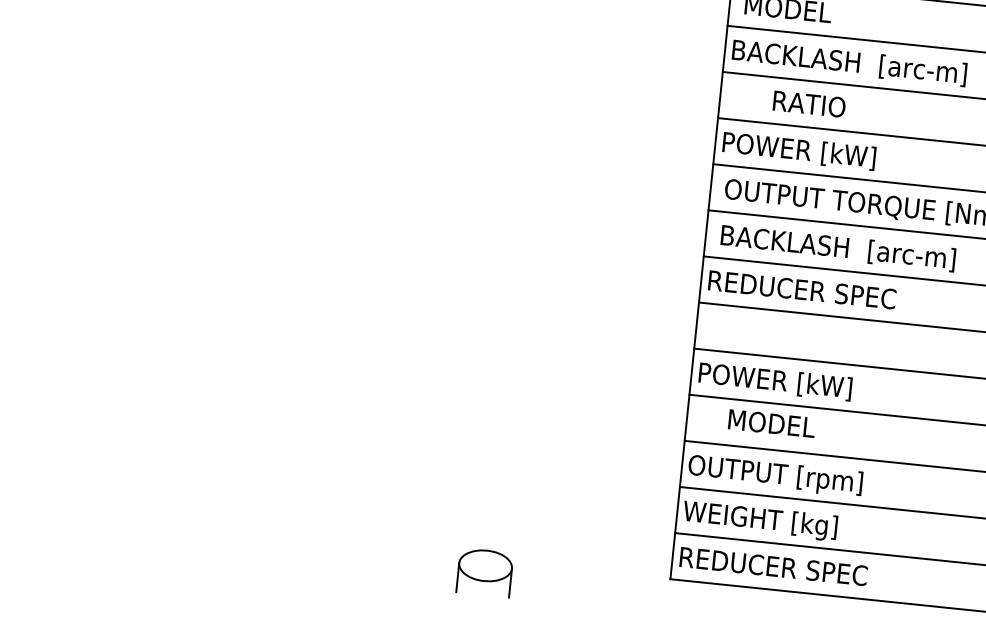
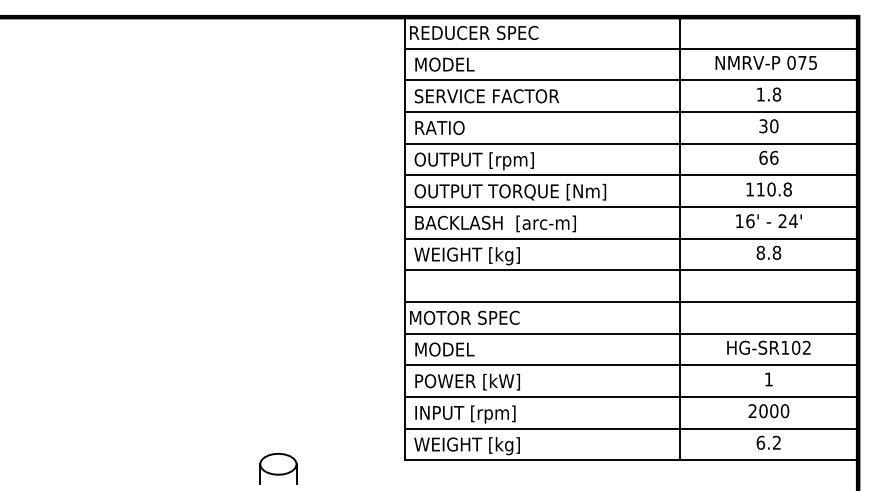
text: (849, 62) -> (490, 96), BACKLASH  [arc-m] -> SERVICE FACTOR
text: (808, 103) -> (439, 127), moved
text: (812, 153) -> (471, 161), POWER [kW] -> OUTPUT [rpm]
text: (802, 292) -> (474, 256), REDUCER SPEC -> WEIGHT [kg]
text: (780, 381) -> (465, 318), POWER [kW] -> MOTOR SPEC
text: (771, 423) -> (444, 349), moved
text: (774, 475) -> (468, 382), OUTPUT [rpm] -> POWER [kW]
text: (761, 521) -> (462, 414), WEIGHT [kg] -> INPUT [rpm]
text: (773, 569) -> (474, 446), REDUCER SPEC -> WEIGHT [kg]

